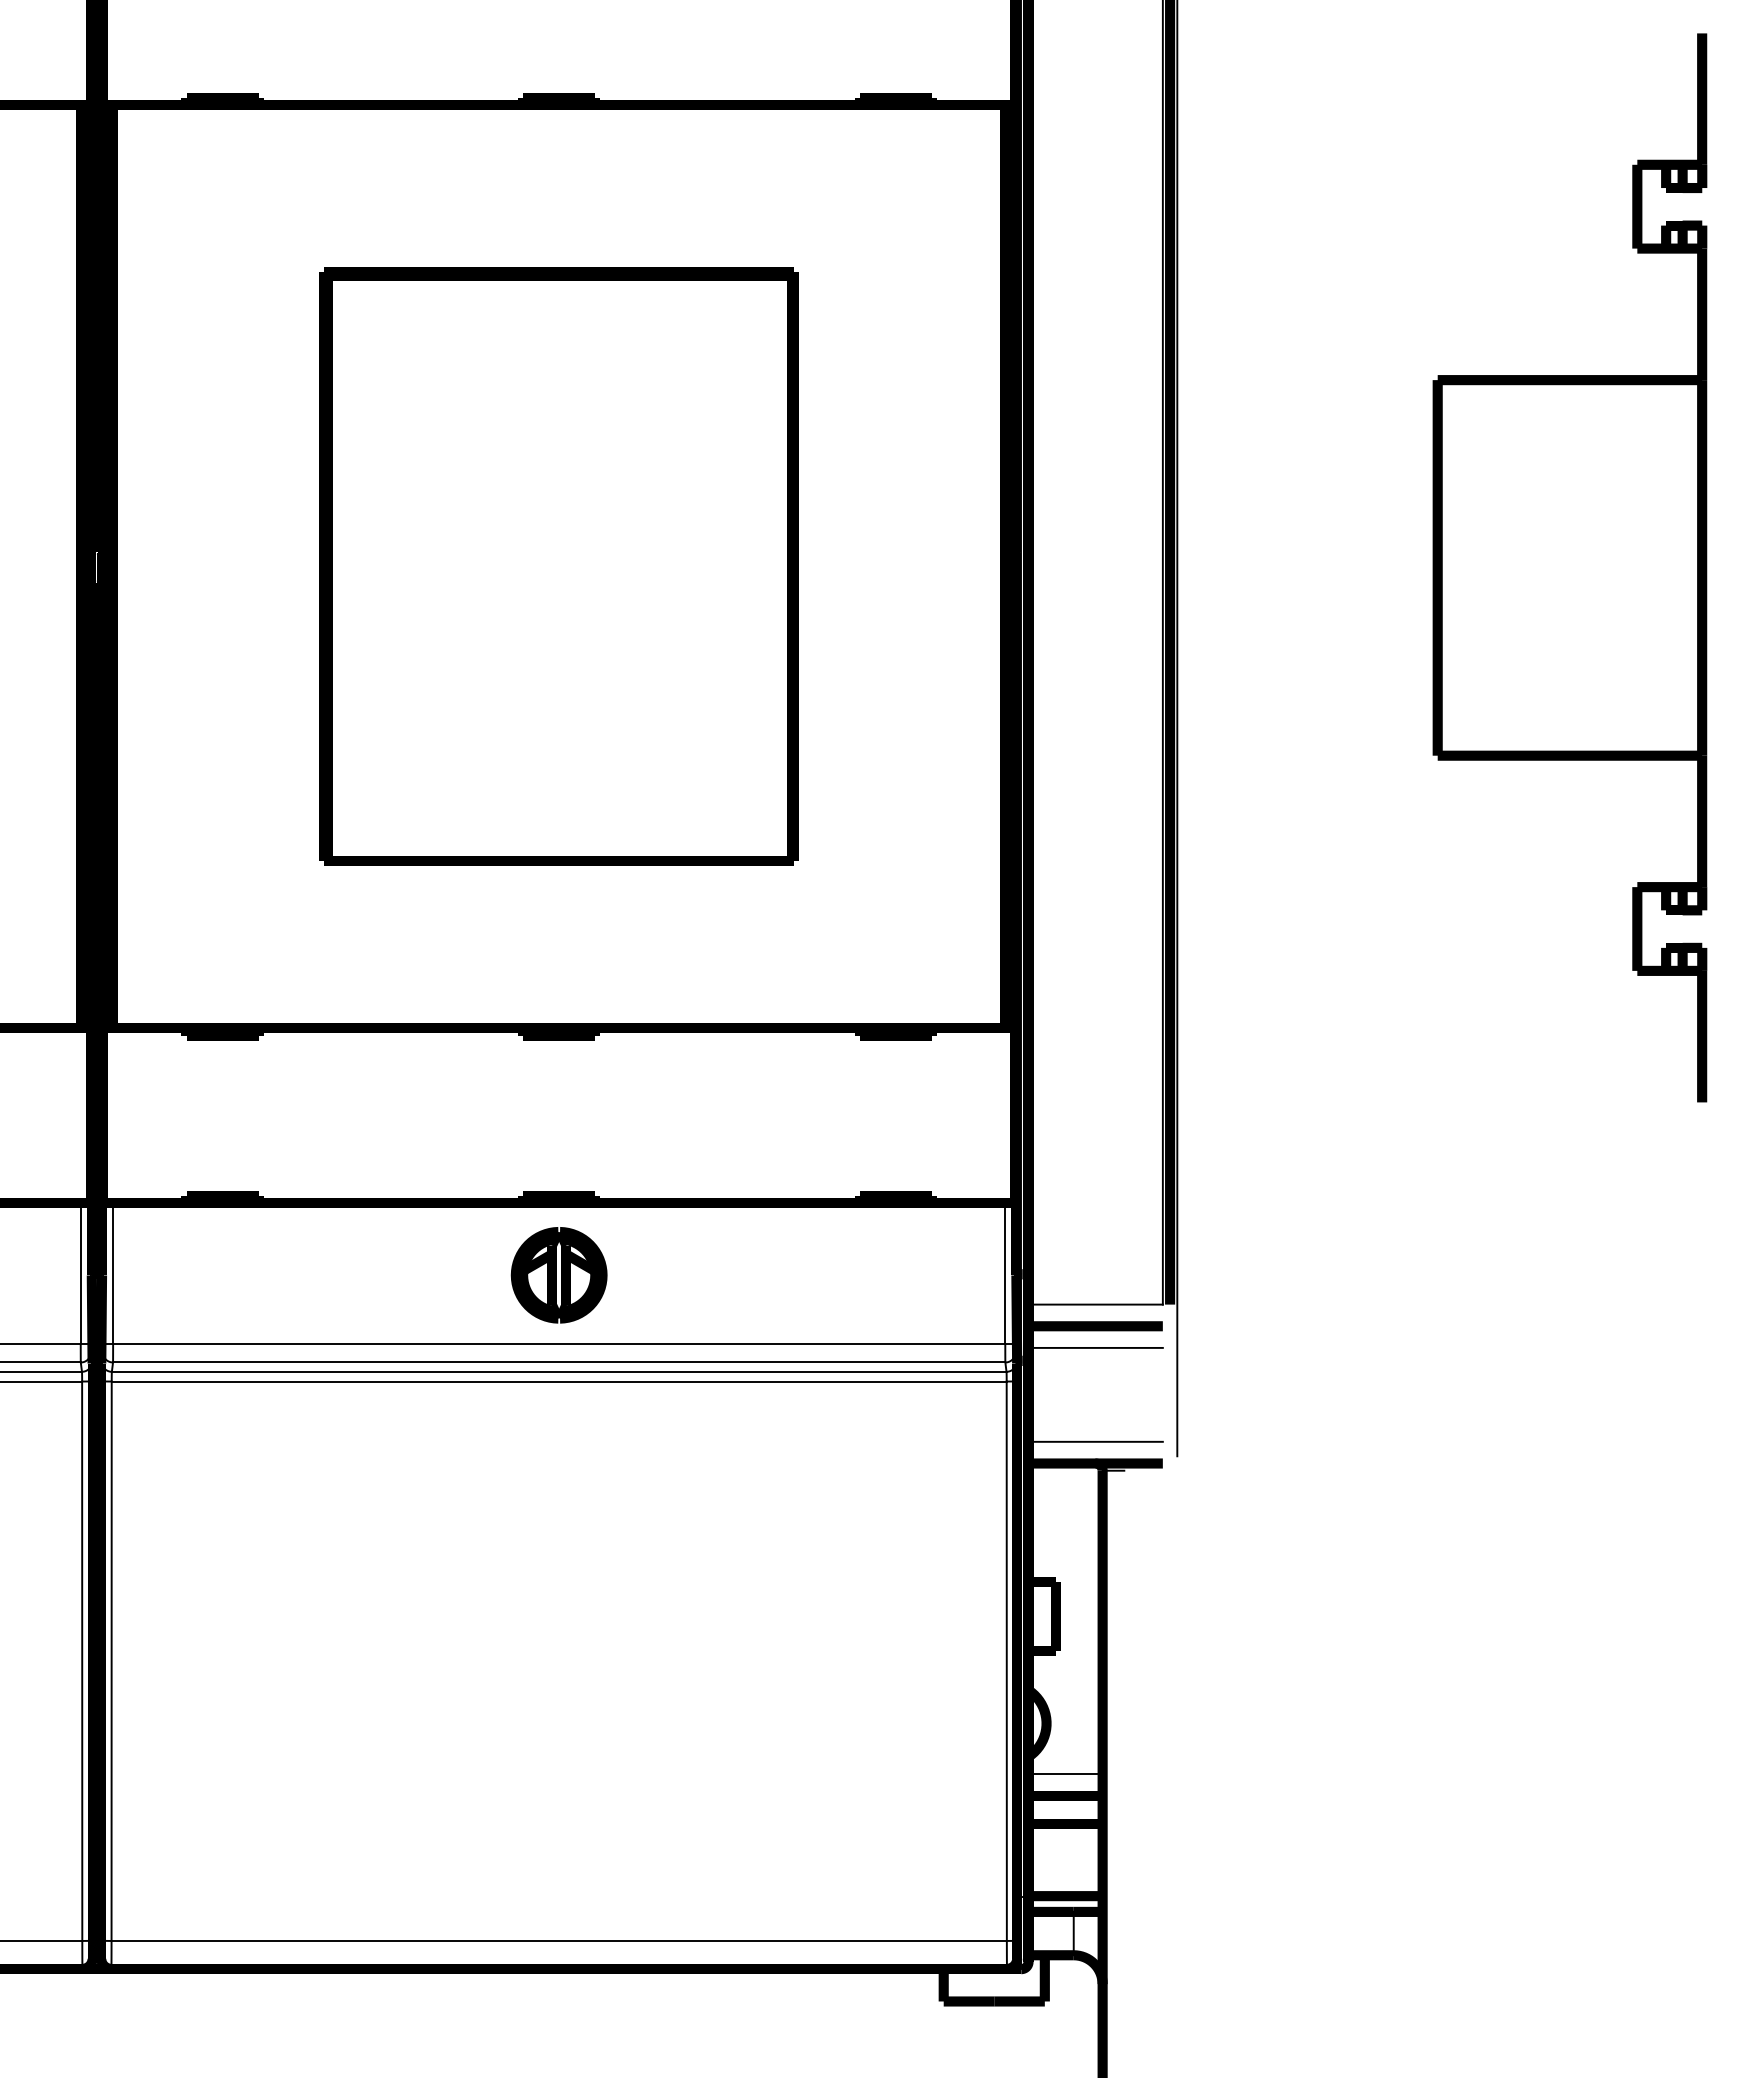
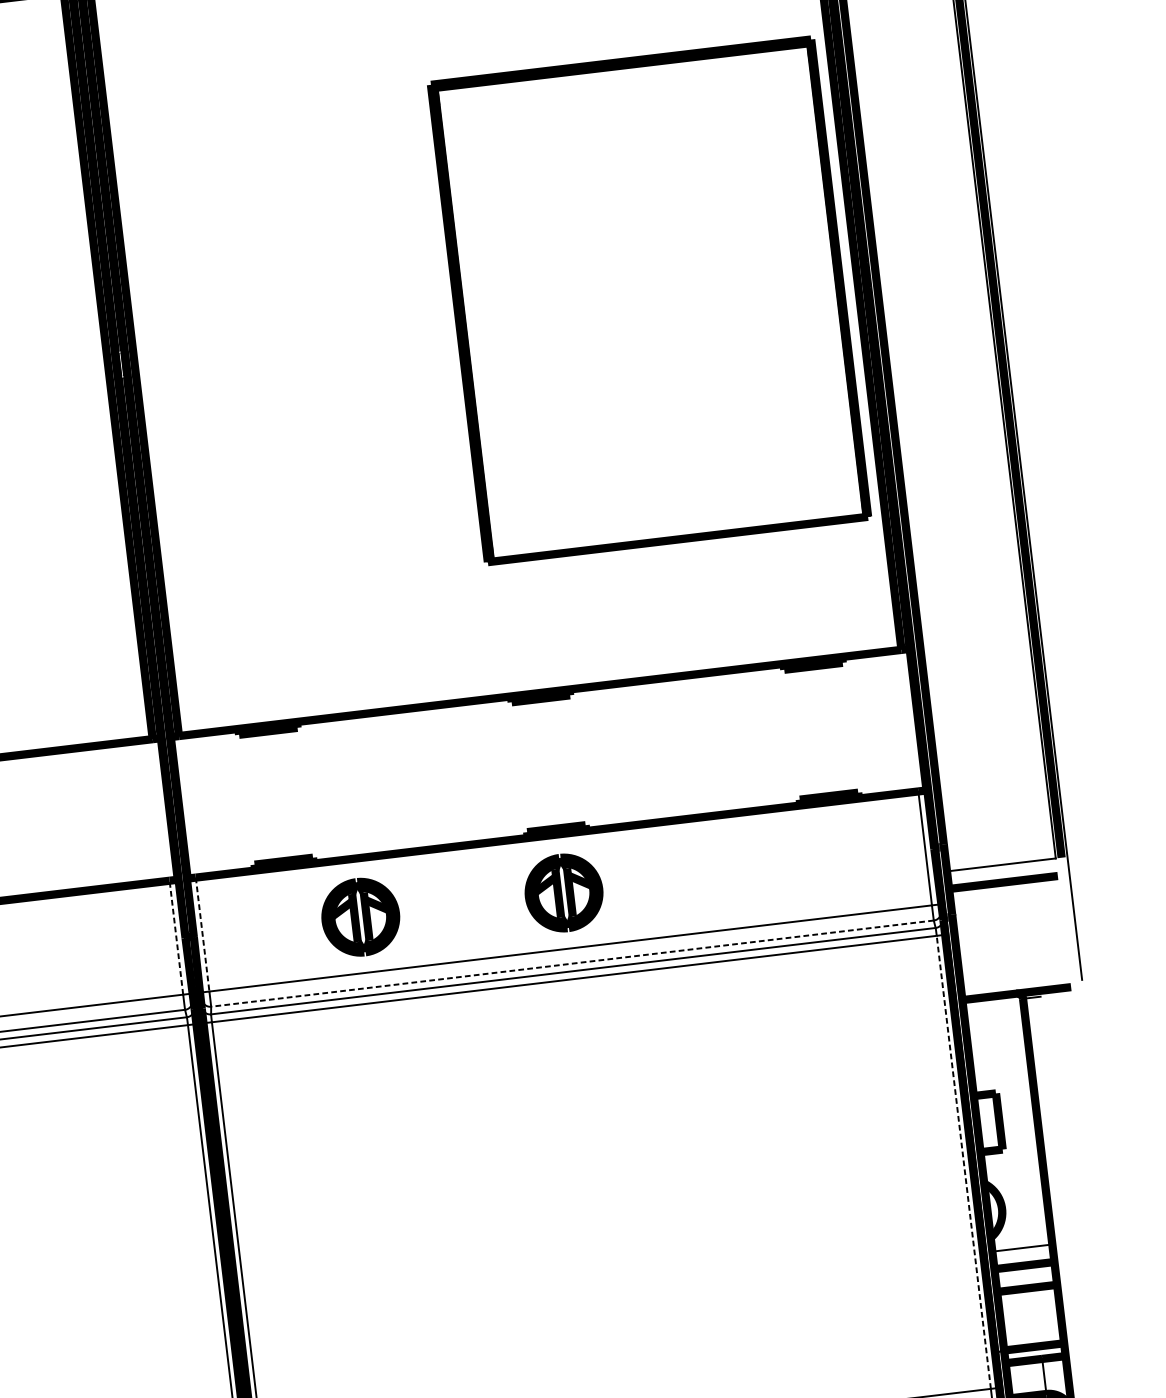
part: (558, 566) -> (648, 300), moved
line: (80, 1272) -> (176, 936), solid -> dashed
line: (113, 1273) -> (202, 934), solid -> dashed
part: (307, 1275) -> (360, 917), added
line: (1095, 1347) -> (1005, 899), removed
line: (558, 1362) -> (571, 963), solid -> dashed
line: (1095, 1441) -> (1014, 975), removed
line: (1006, 1661) -> (963, 1162), solid -> dashed

